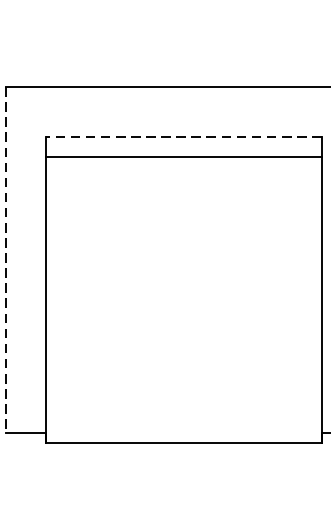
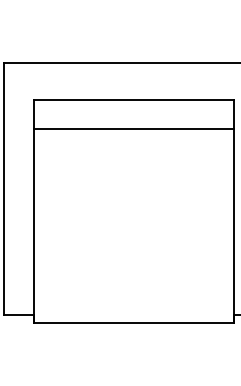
line: (183, 136) -> (133, 99), dashed -> solid
line: (183, 157) -> (133, 129), moved
line: (6, 260) -> (4, 189), dashed -> solid

